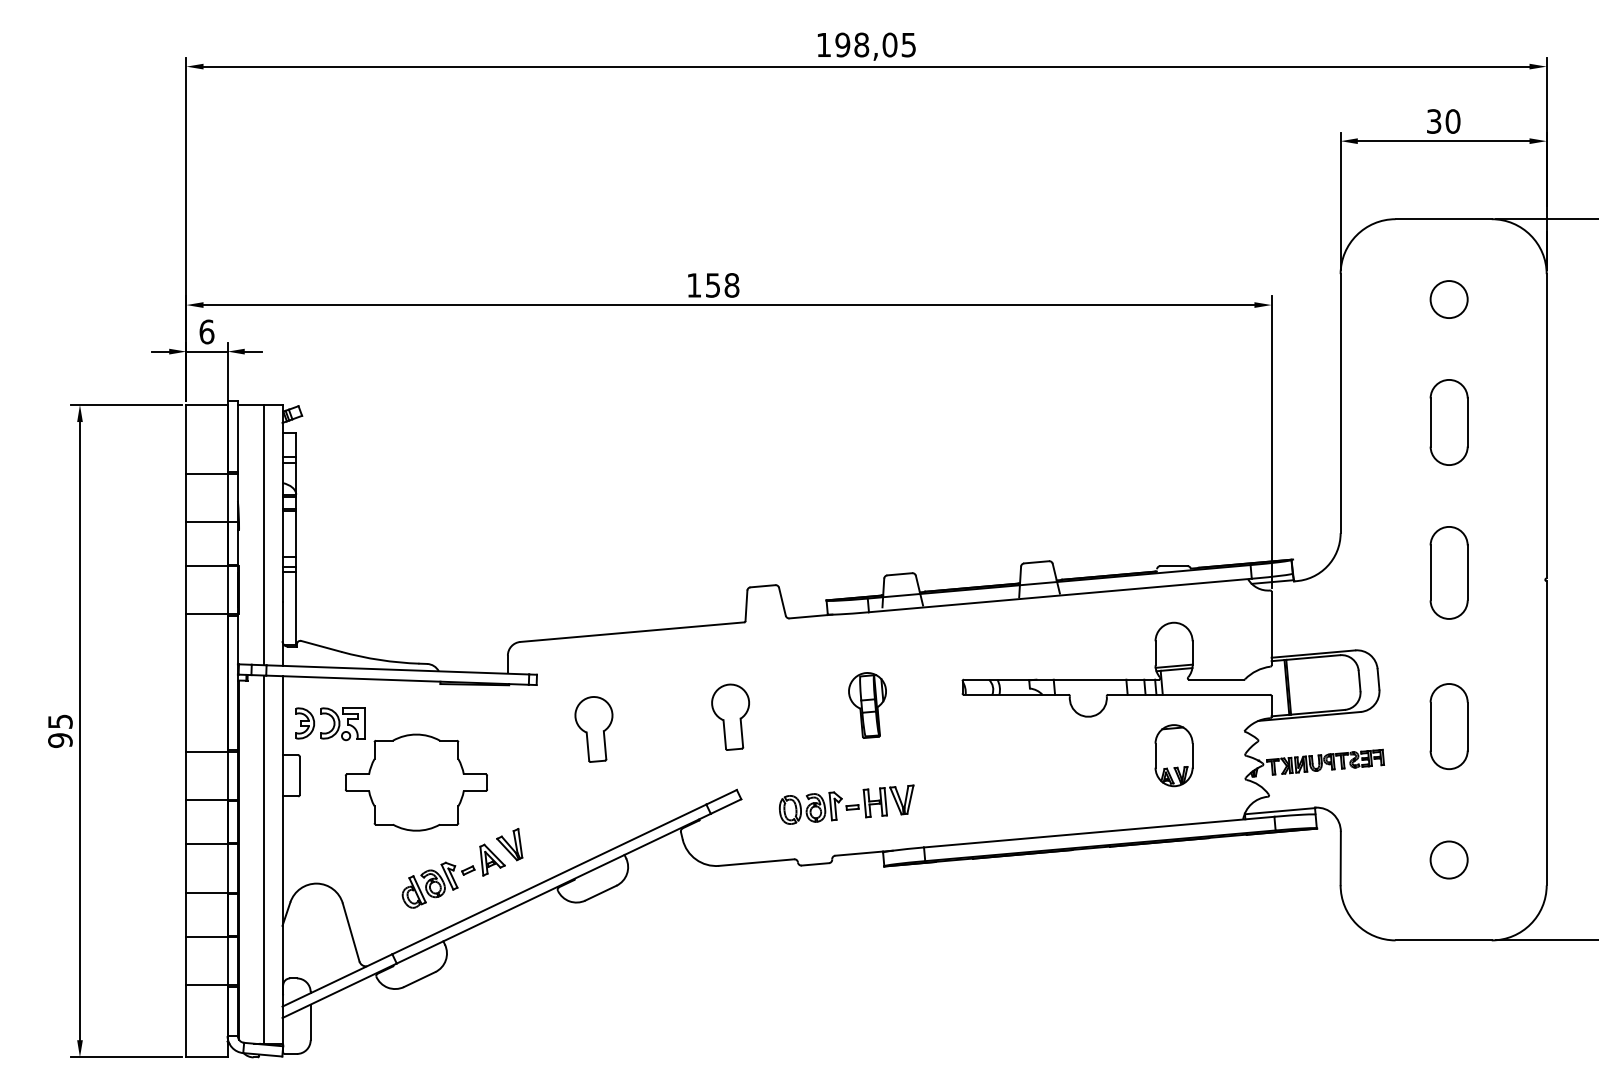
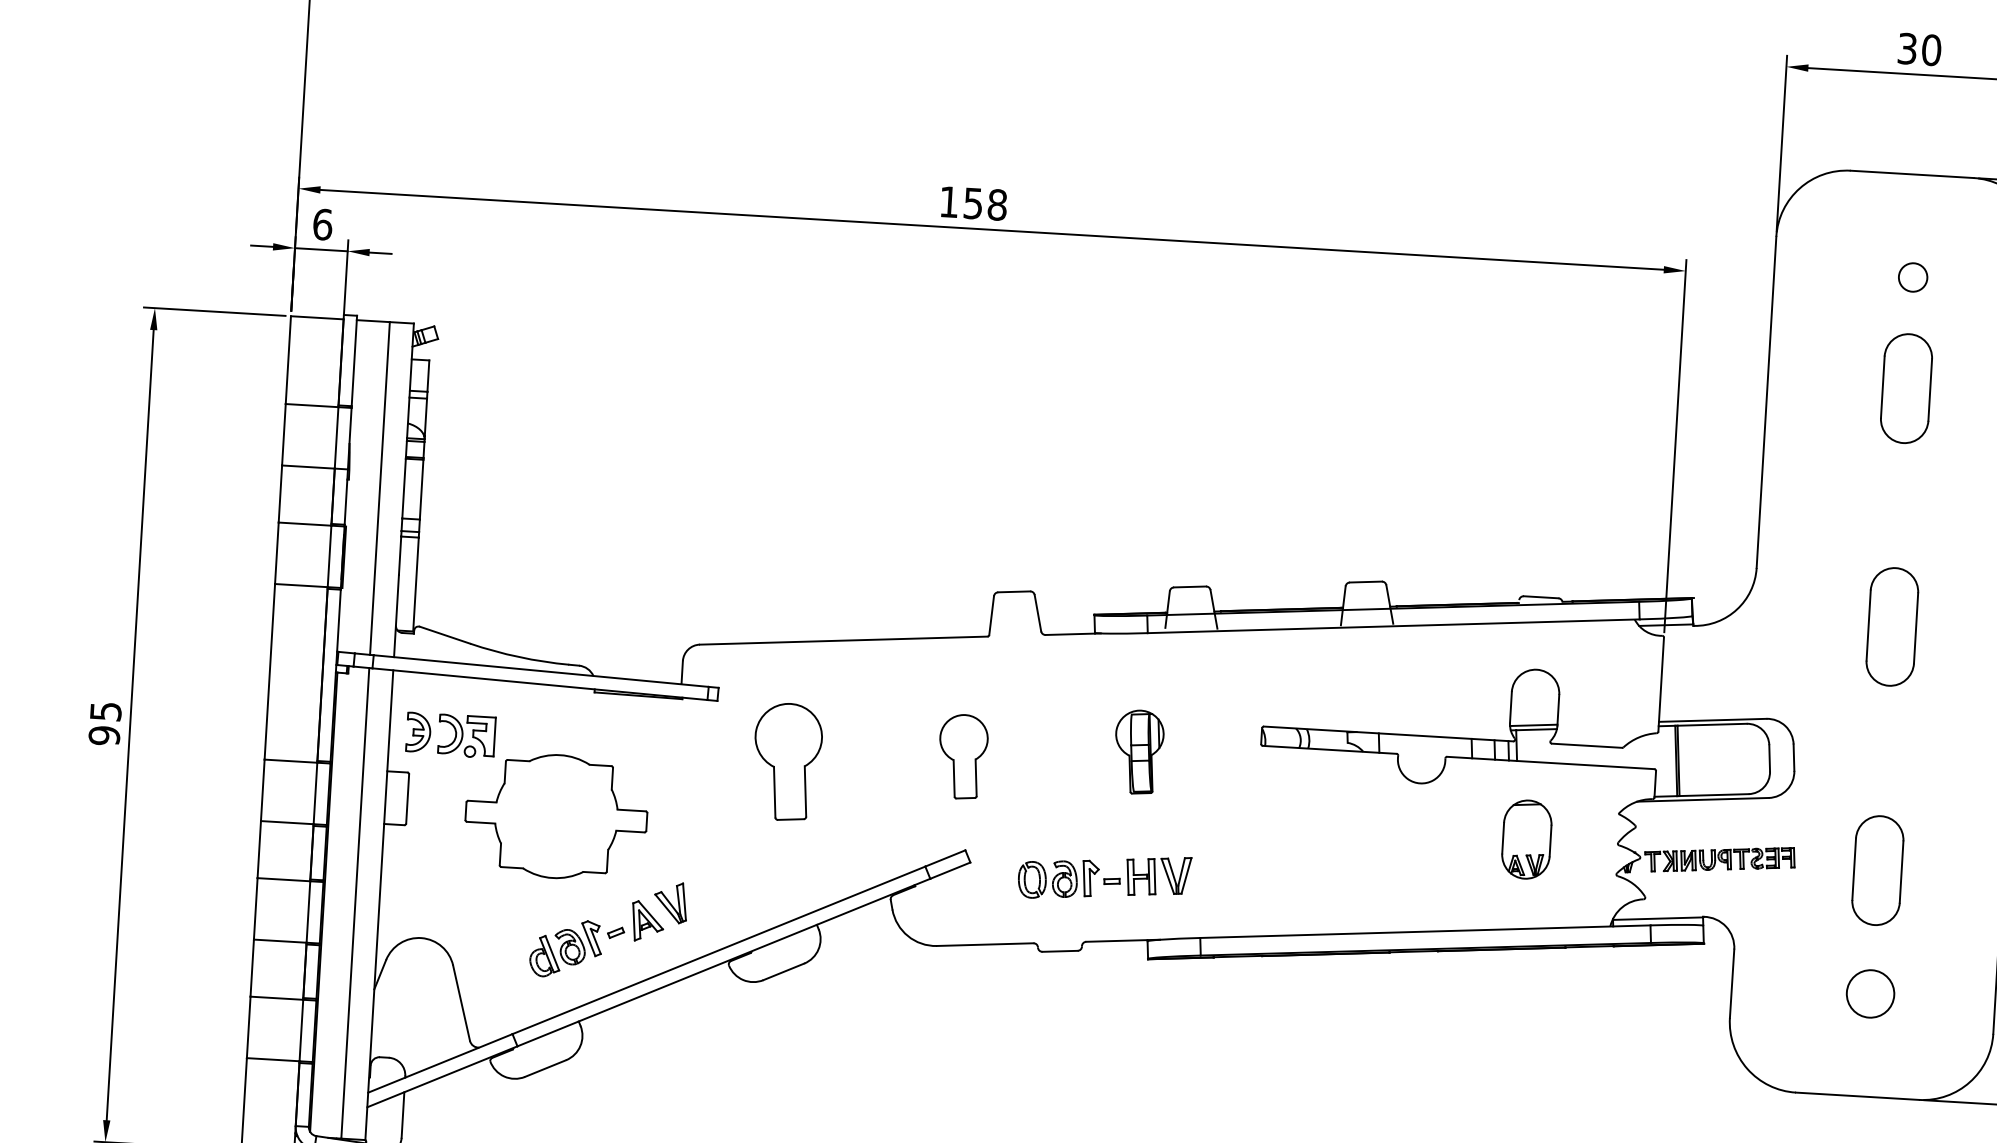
circle: (1448, 299) -> (1912, 277), size x0.6
part: (1448, 422) -> (1905, 388), moved
part: (1448, 726) -> (1877, 870), moved
part: (593, 729) -> (786, 762), size x1.4

